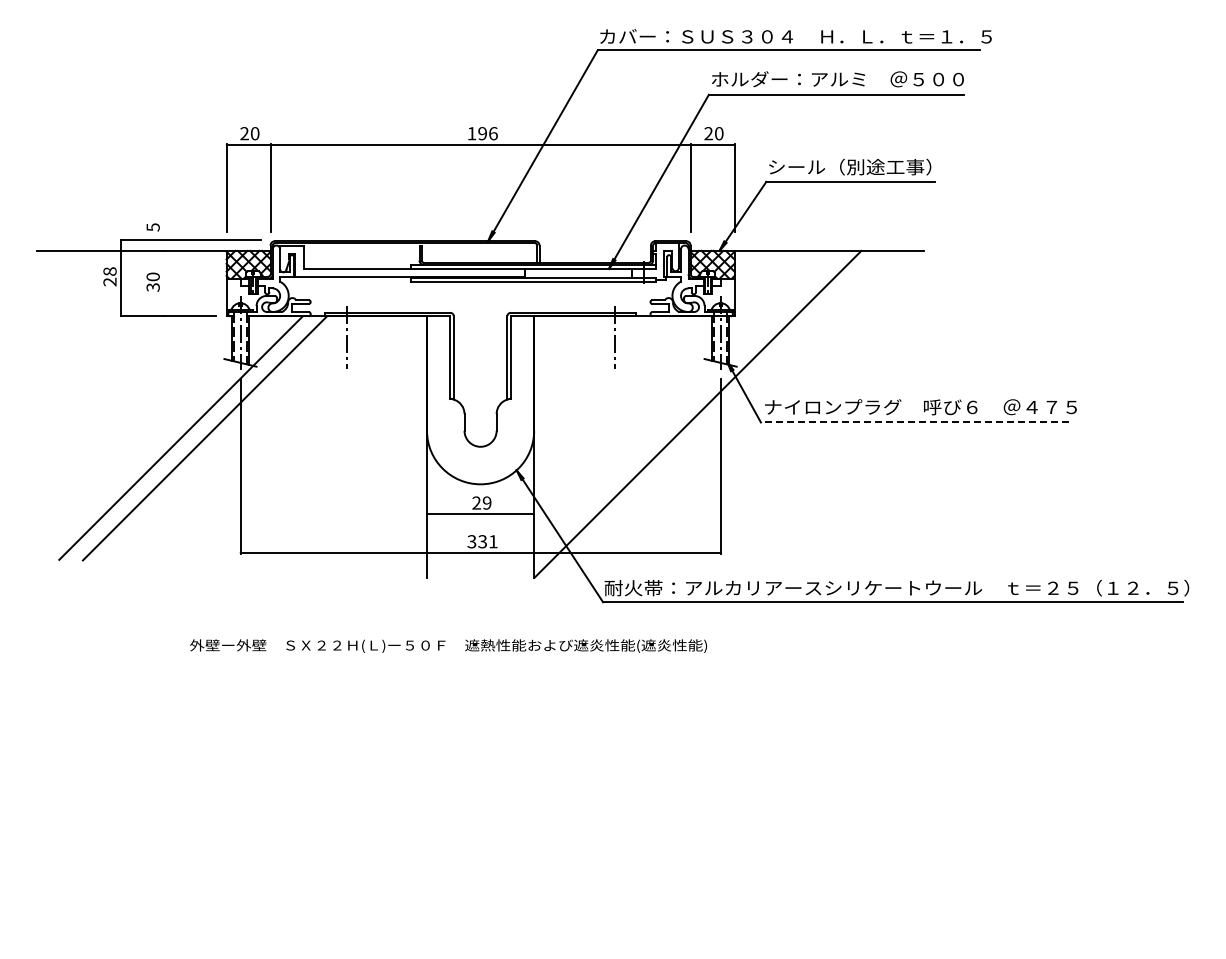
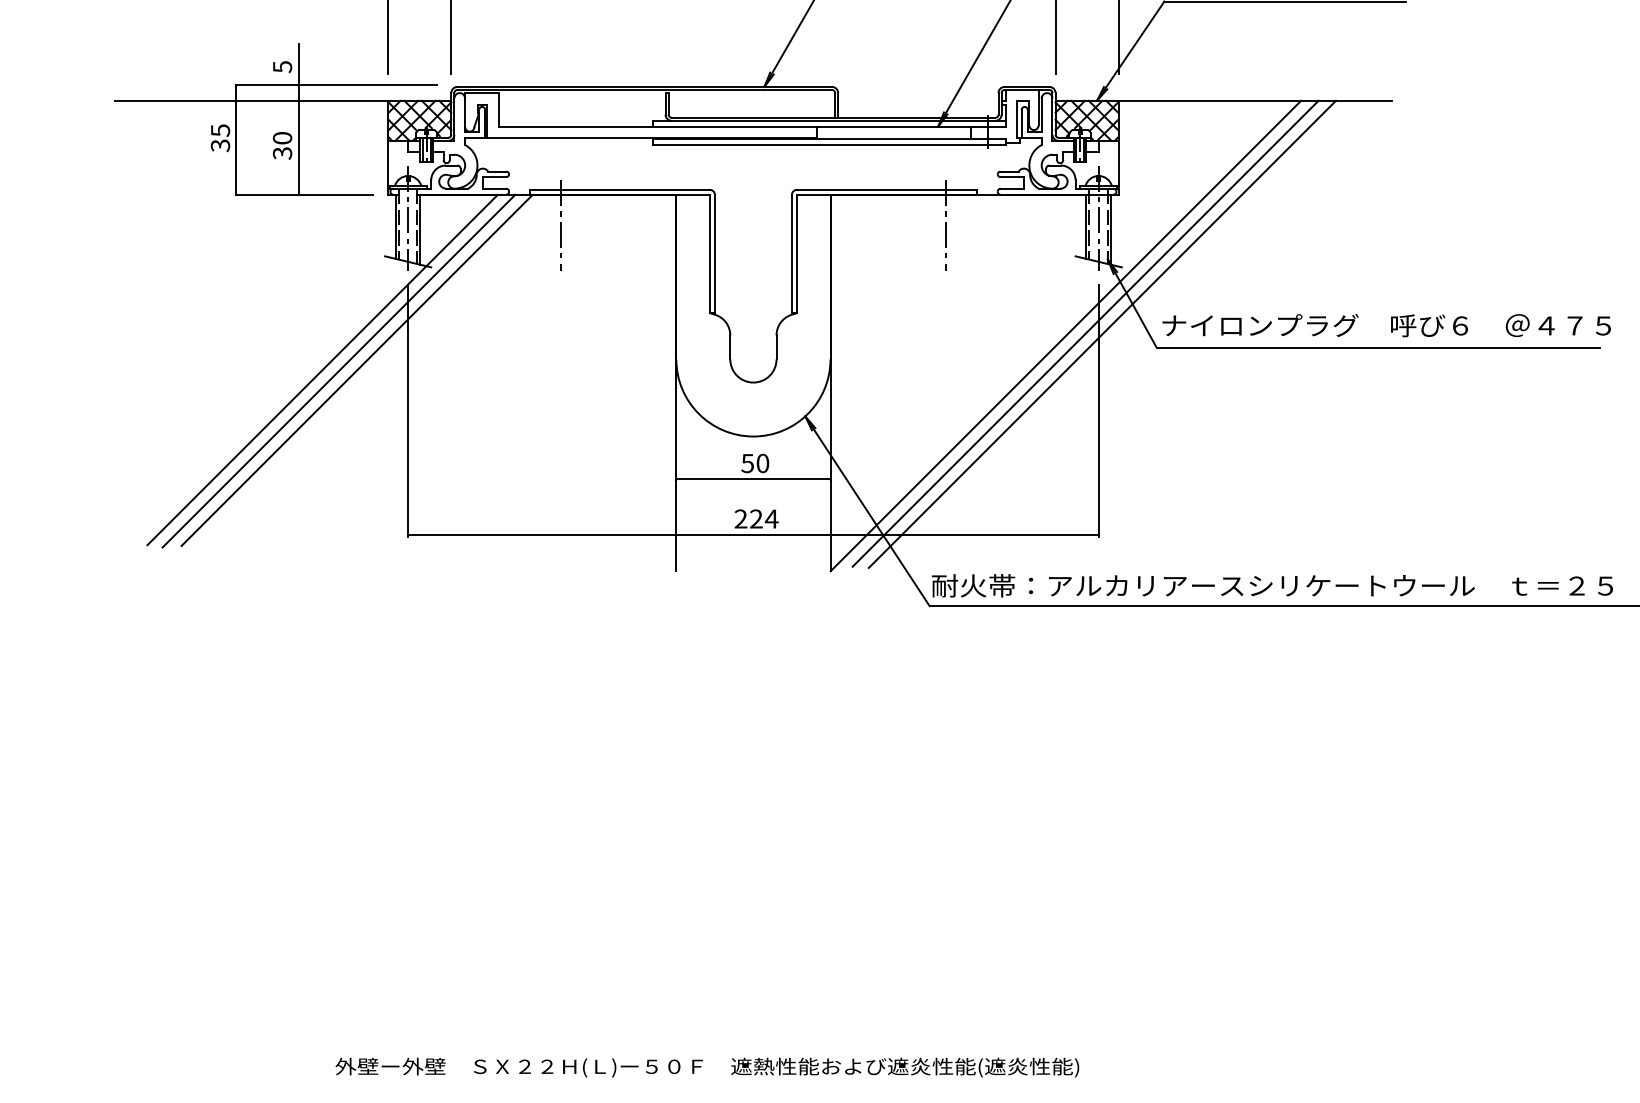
line: (164, 263) -> (298, 118), added
text: (109, 276) -> (219, 137), 28 -> 35
line: (711, 412) -> (1085, 333), added
line: (722, 412) -> (1101, 333), added
line: (914, 422) -> (1377, 347), dashed -> solid
line: (192, 438) -> (339, 370), added
text: (481, 502) -> (754, 462), 29 -> 50
text: (482, 541) -> (756, 518), 331 -> 224
text: (448, 645) -> (707, 1066), moved

